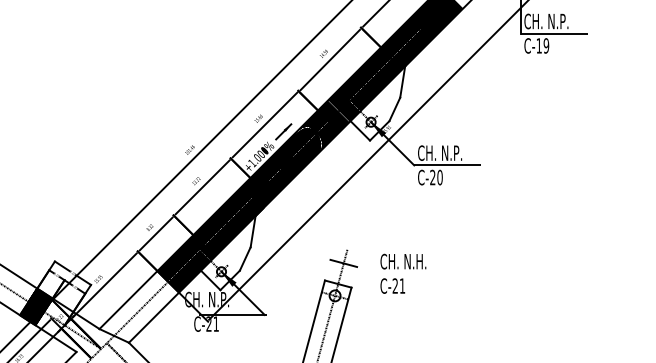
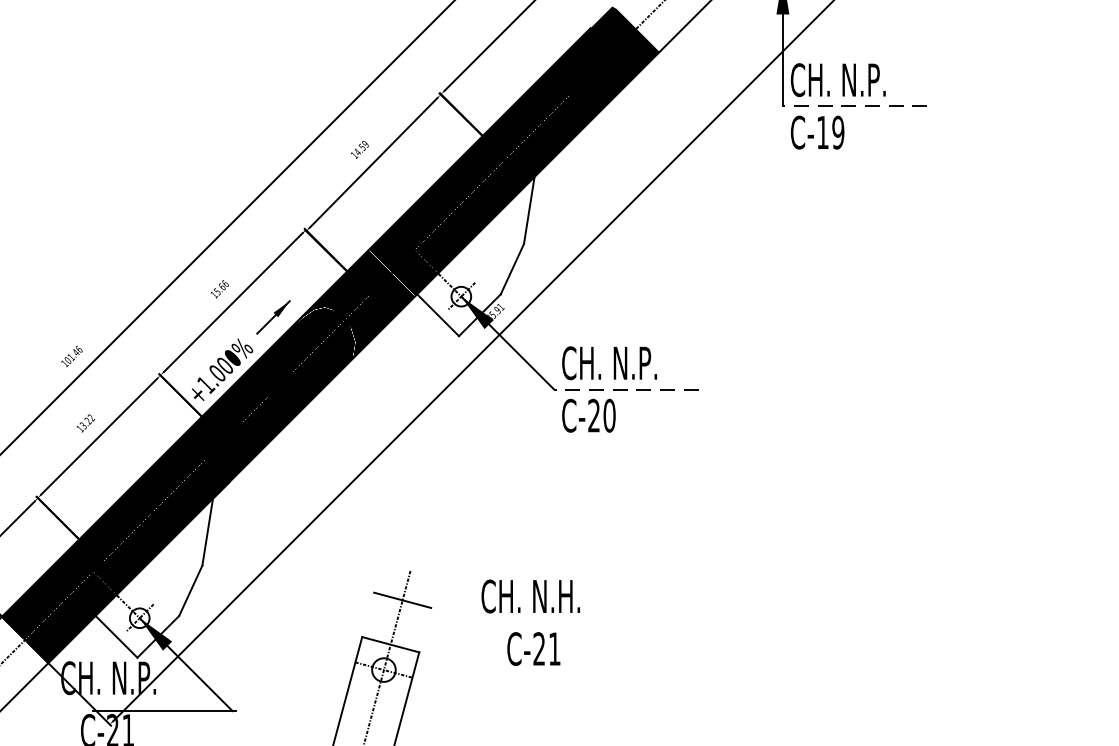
line: (554, 33) -> (855, 105), solid -> dashed
line: (447, 165) -> (625, 389), solid -> dashed
text: (392, 285) -> (533, 647), moved

